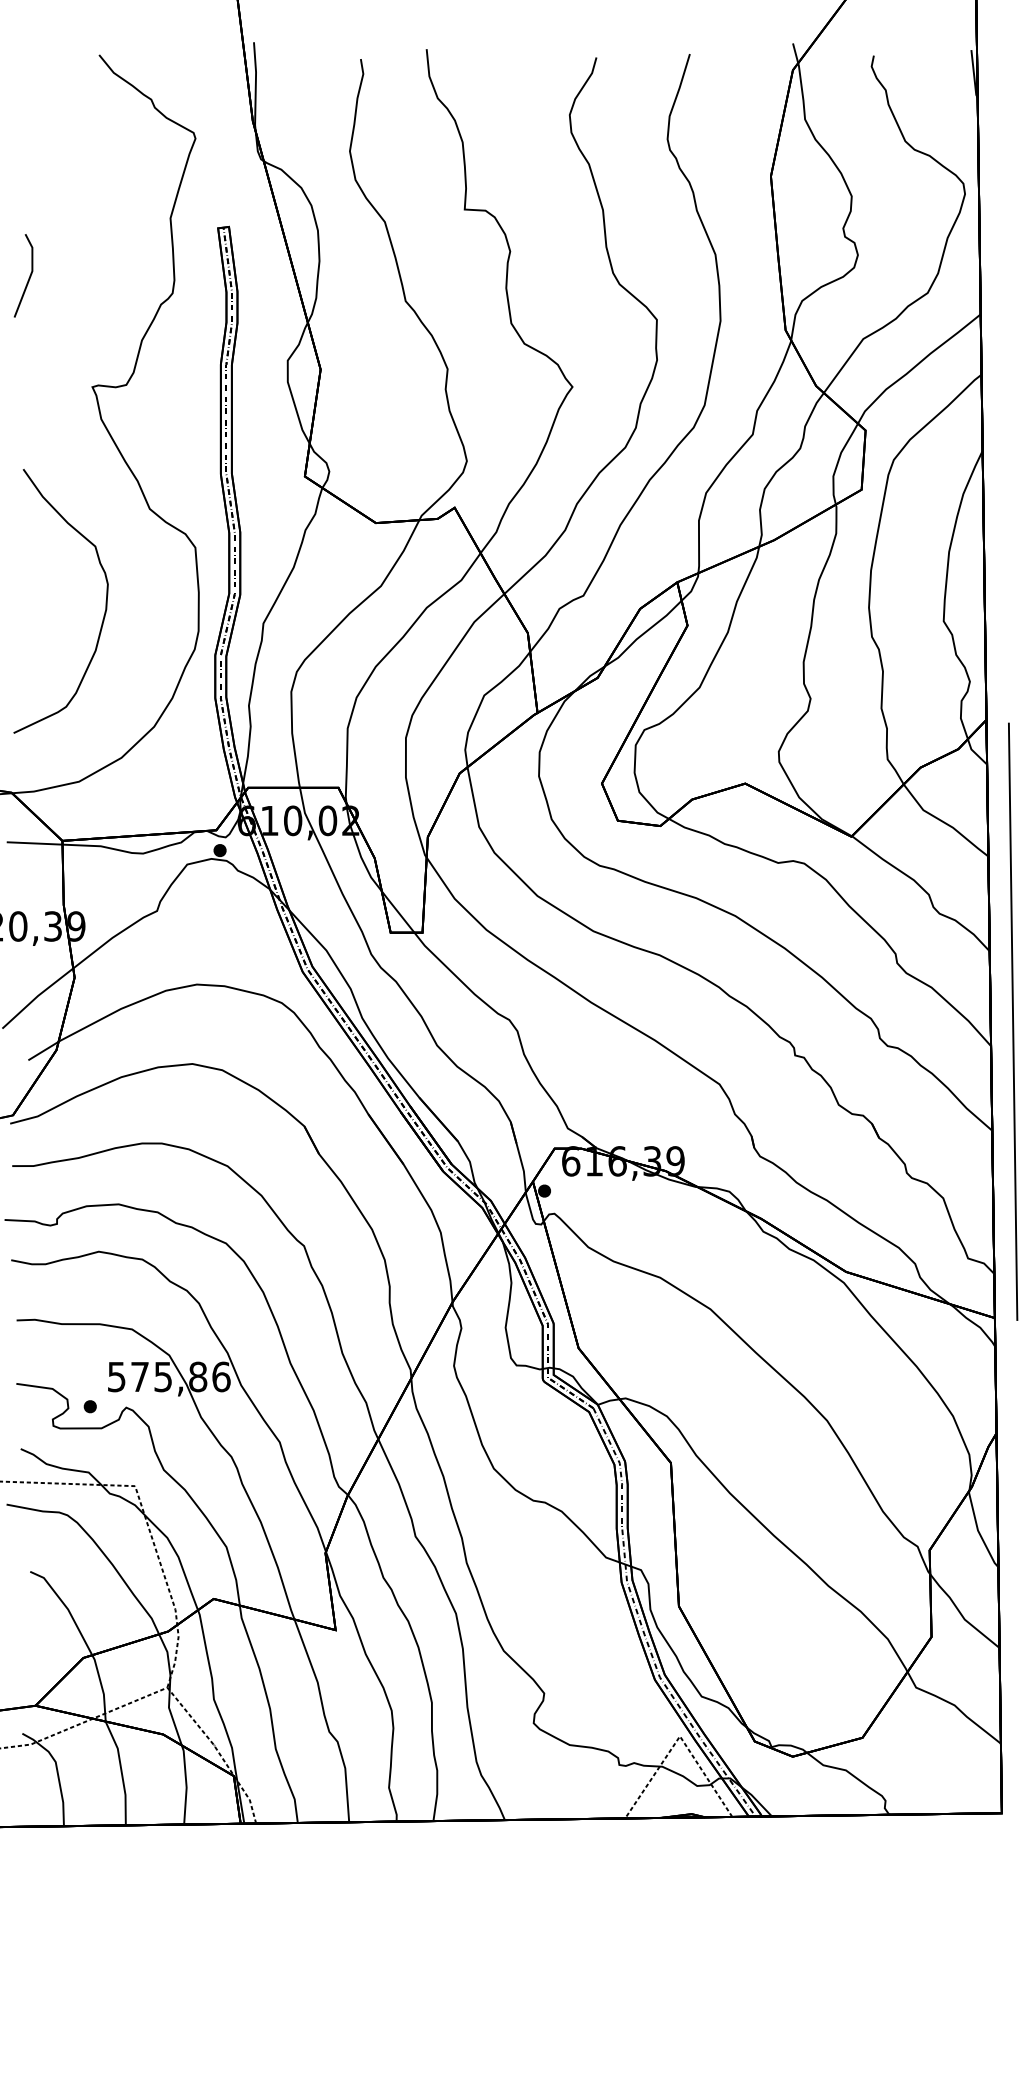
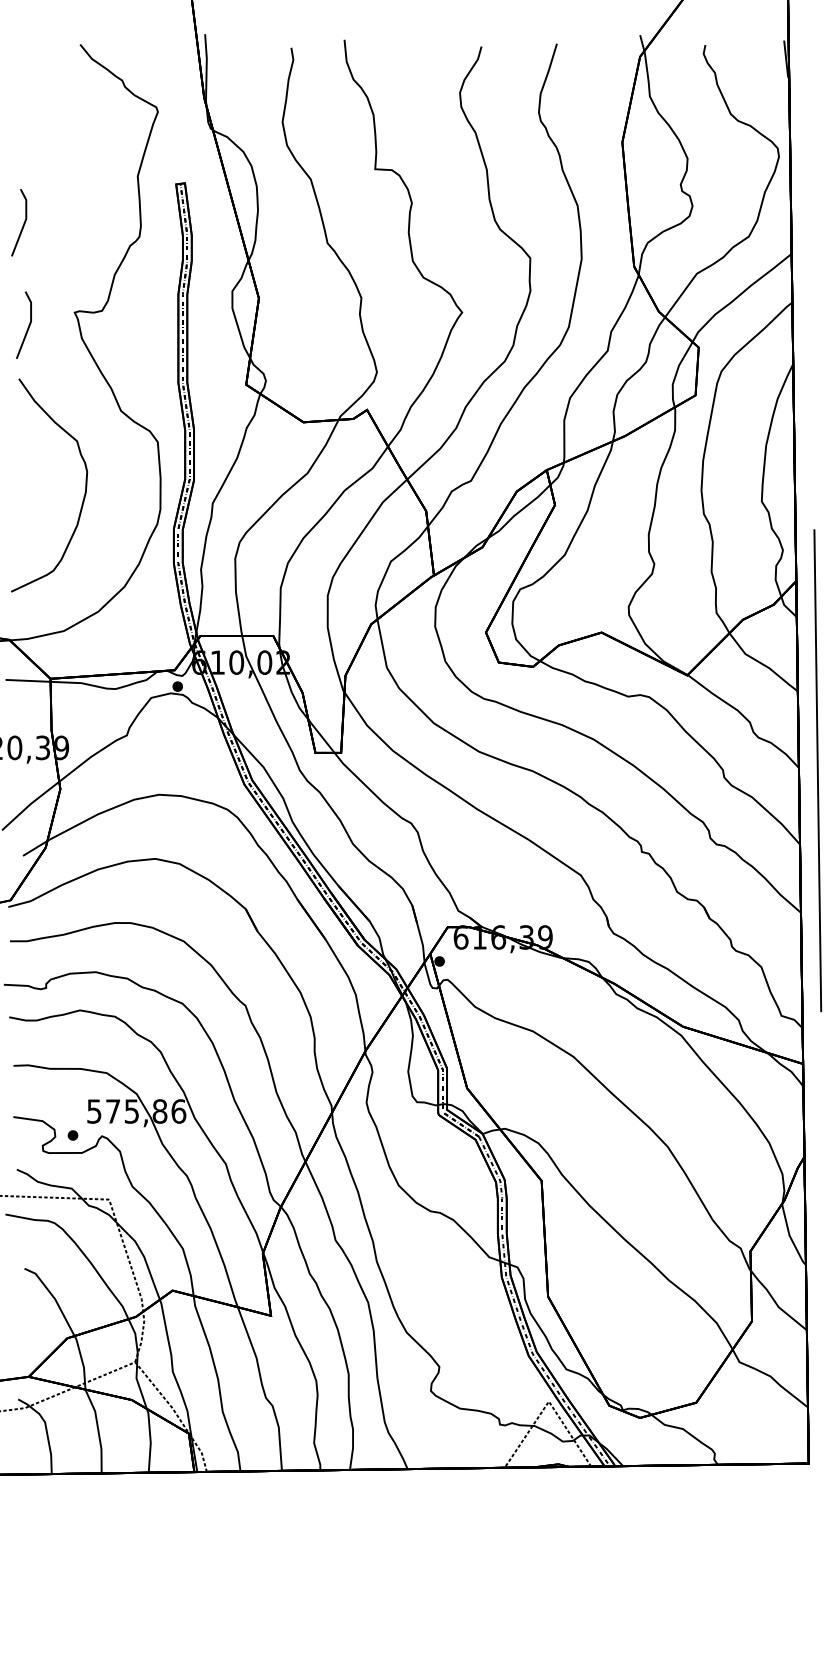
line: (34, 405) -> (27, 327), added
line: (1013, 1021) -> (818, 770), moved

